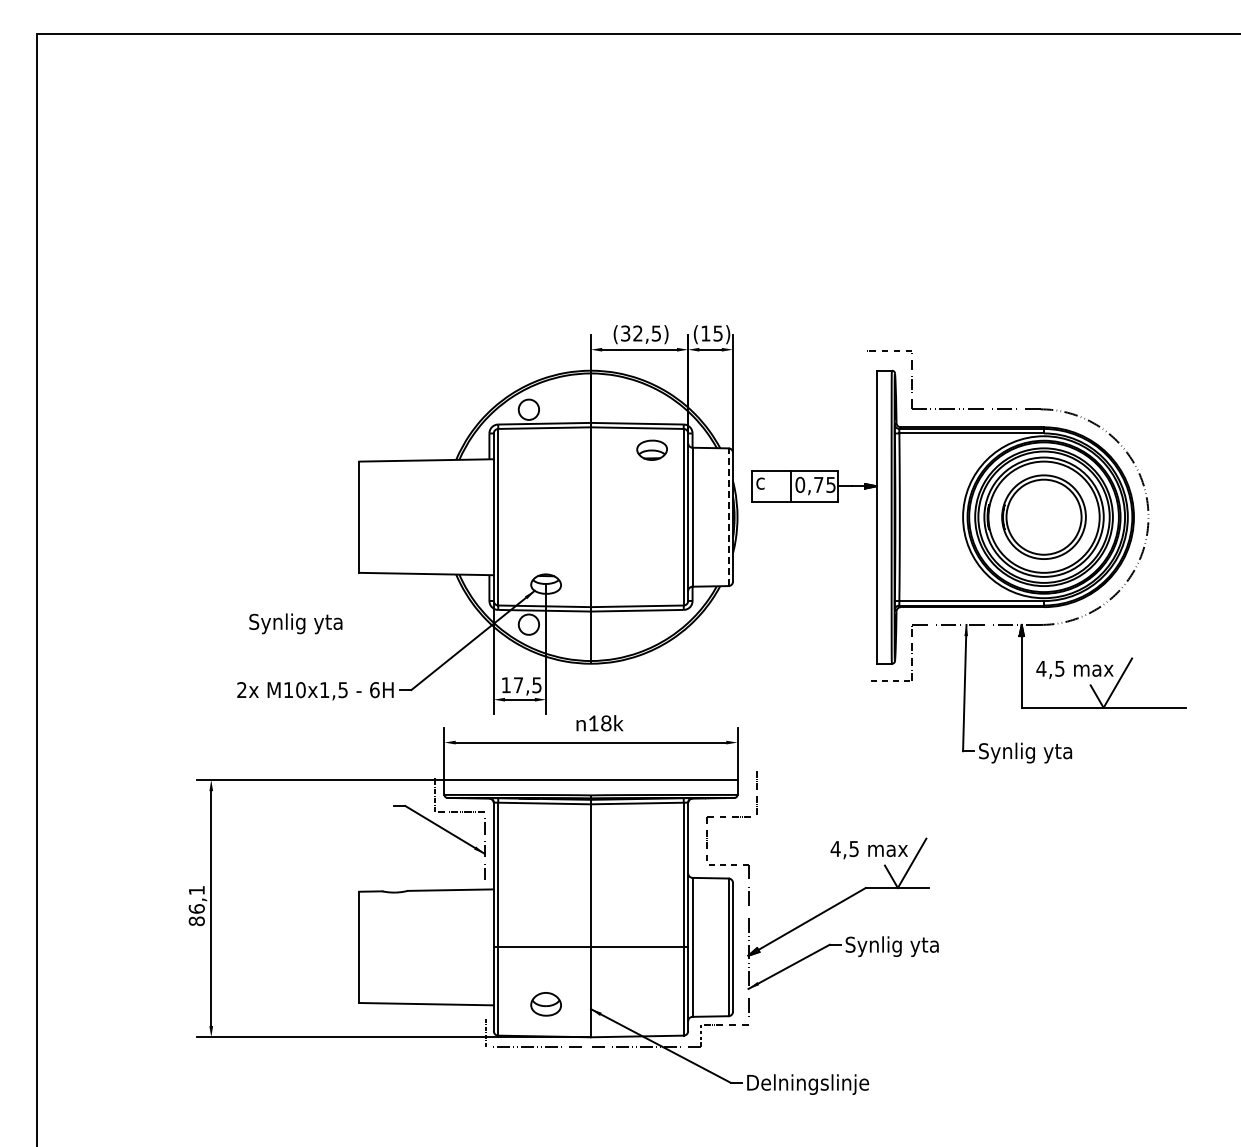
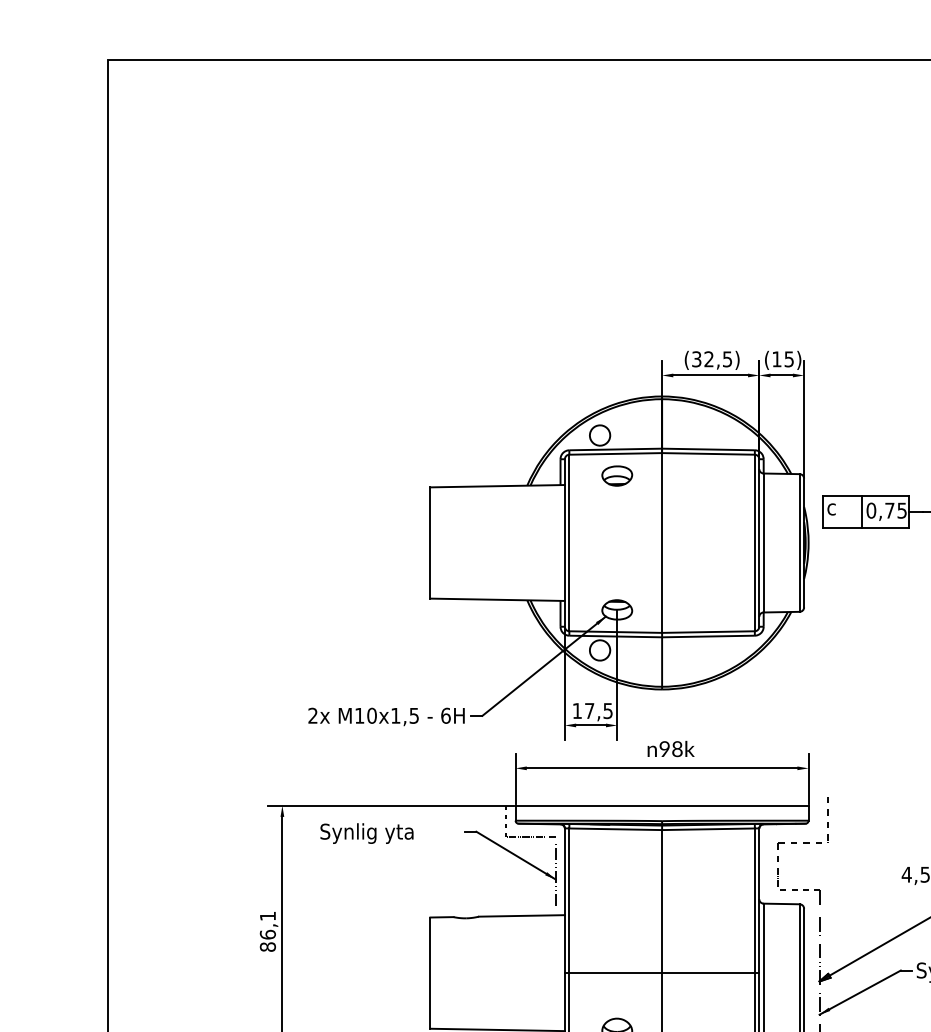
part: (651, 449) -> (616, 475), moved
line: (728, 517) -> (799, 543), dashed -> solid
text: (295, 623) -> (366, 833), moved
text: (593, 723) -> (664, 749), 18k -> 98k

